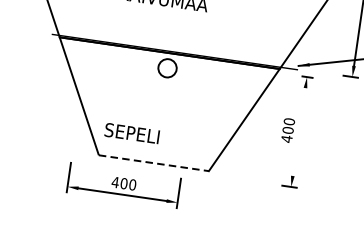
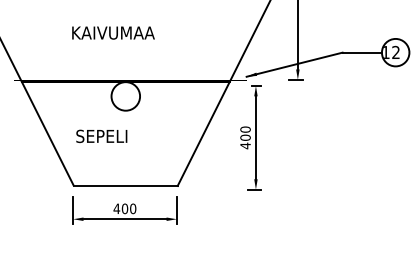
circle: (167, 68) -> (125, 96), size x1.67
line: (298, 131) -> (255, 137), added
text: (132, 132) -> (101, 135), moved
line: (153, 162) -> (125, 185), dashed -> solid
part: (123, 185) -> (124, 210), moved

